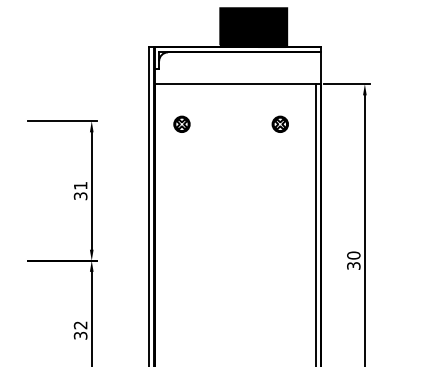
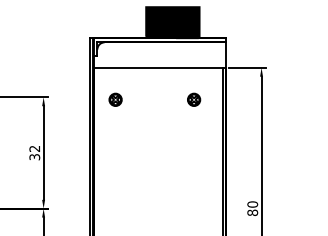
text: (80, 185) -> (34, 148), 31 -> 32
text: (353, 265) -> (252, 212), 30 -> 80

